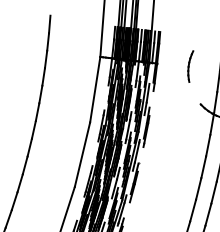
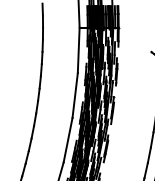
part: (190, 65) -> (141, 26), removed

